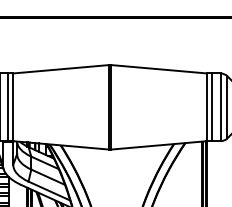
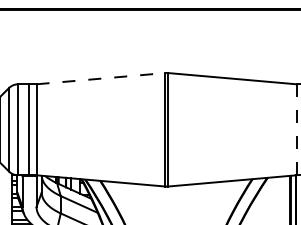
line: (61, 69) -> (101, 78), solid -> dashed
line: (206, 107) -> (296, 130), solid -> dashed

